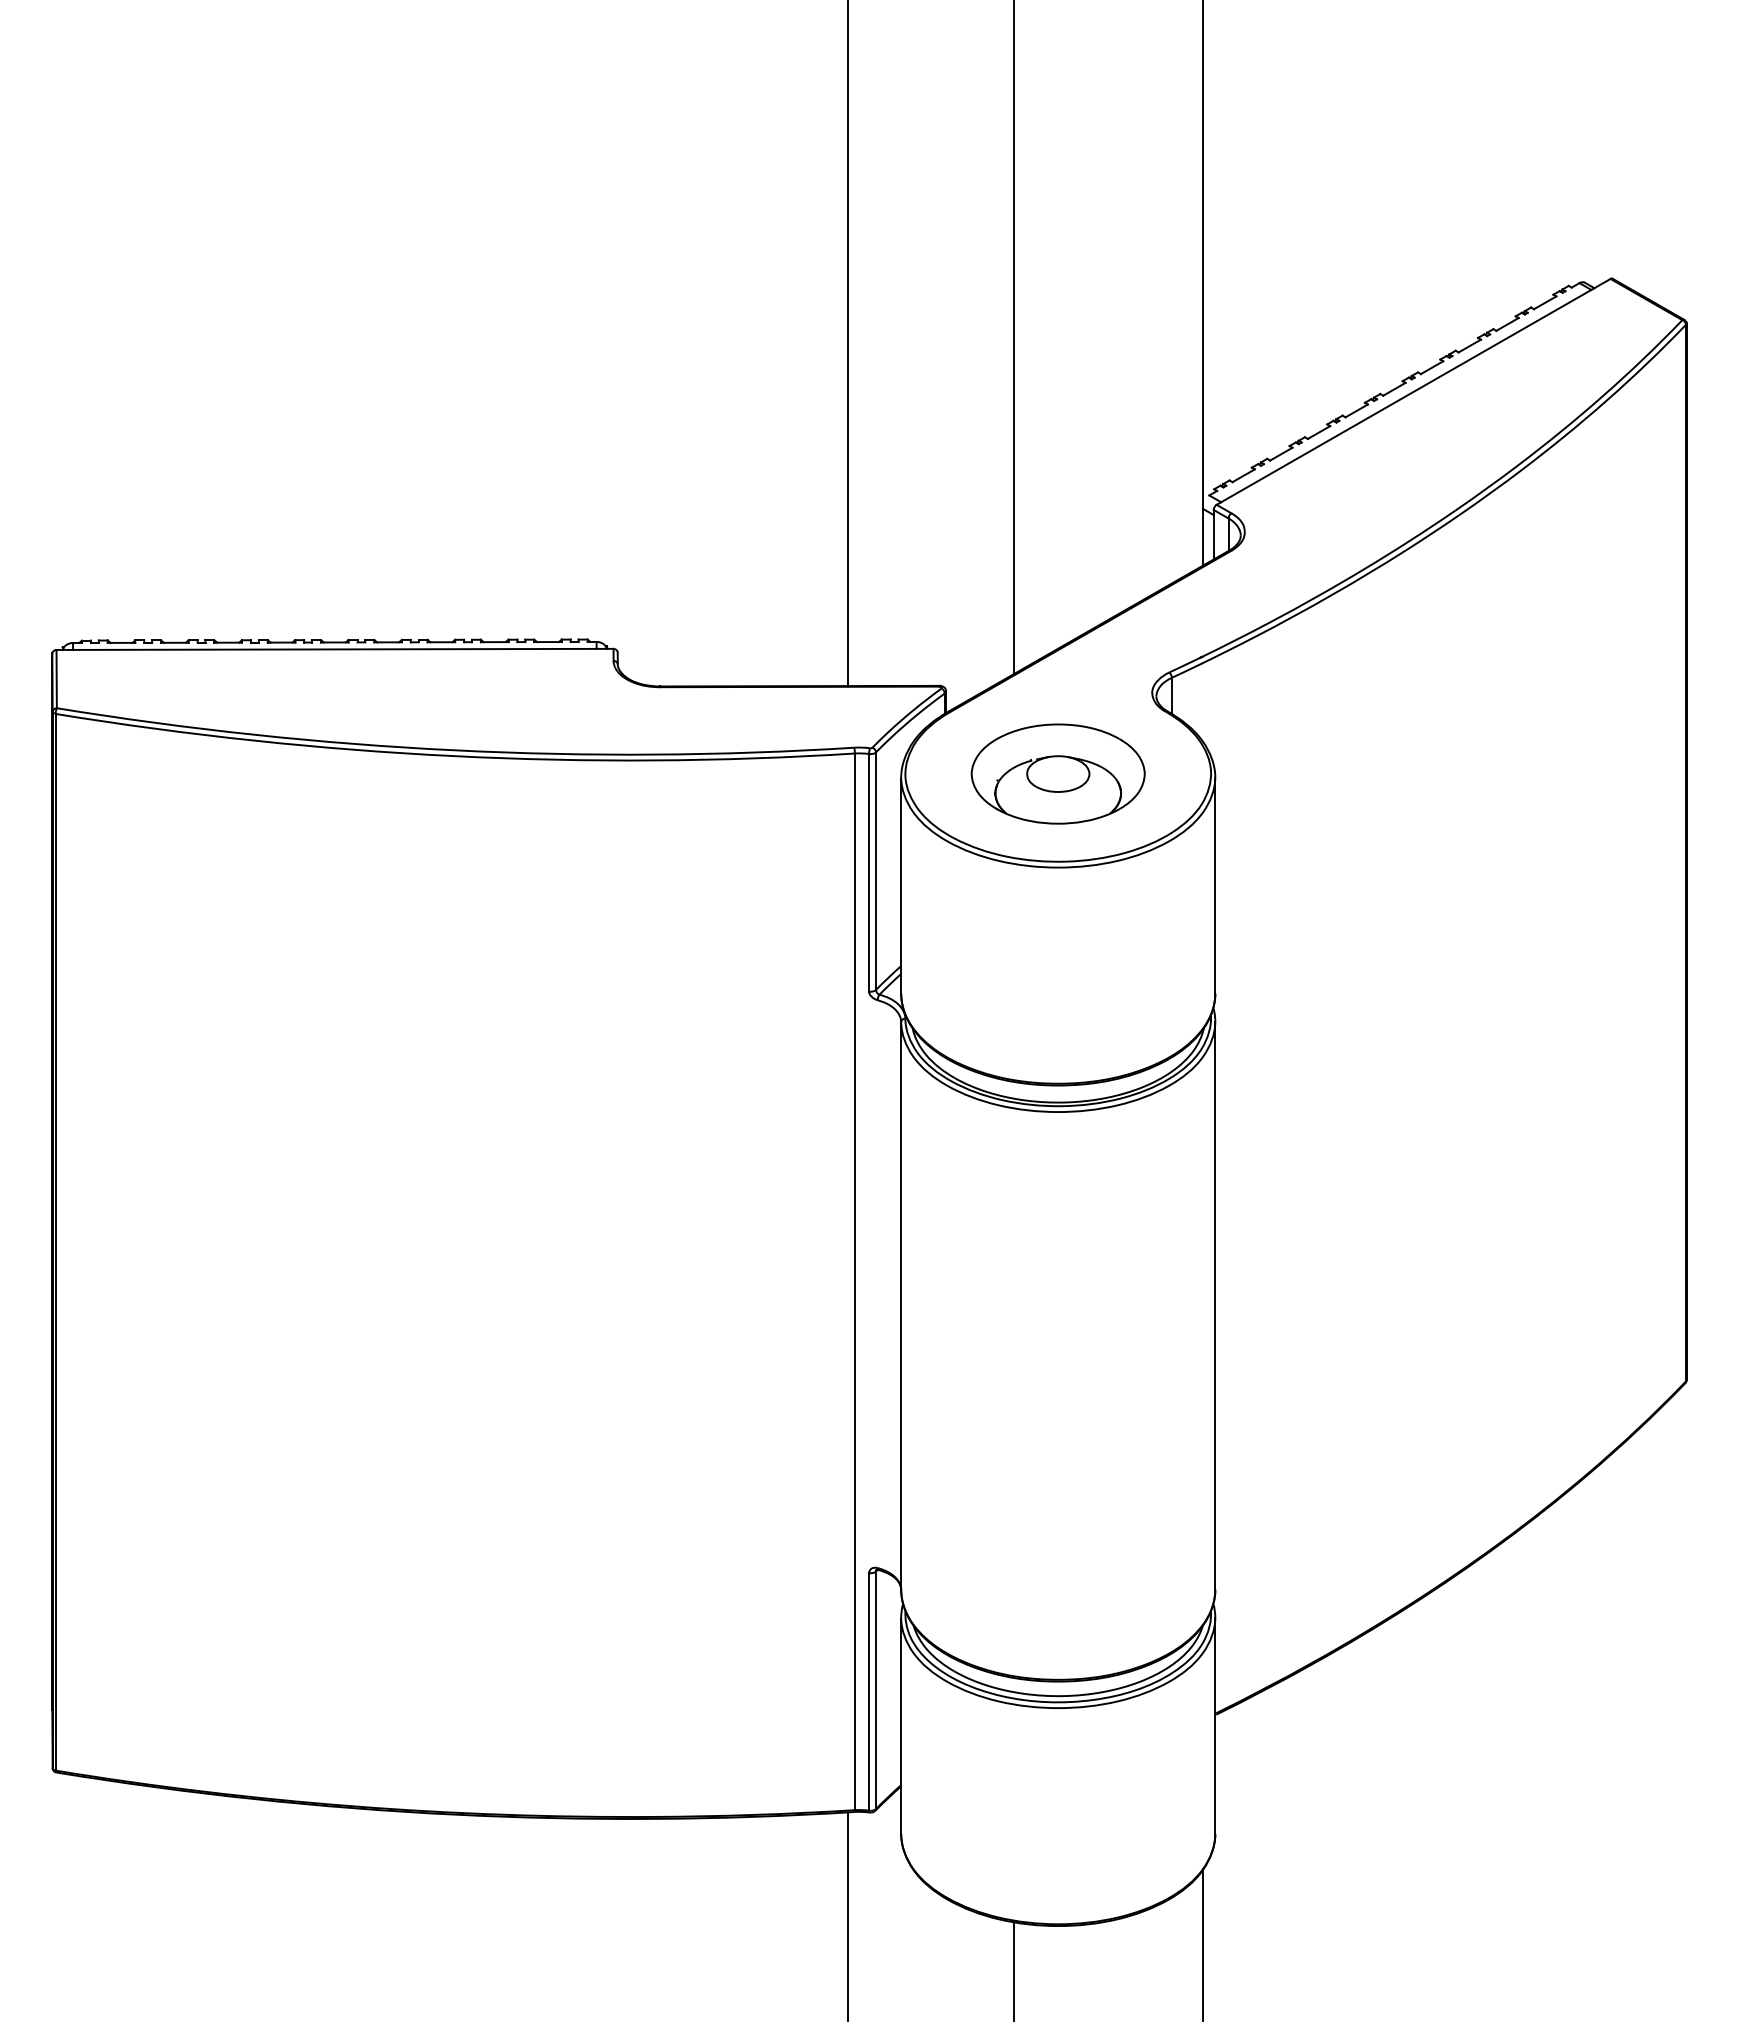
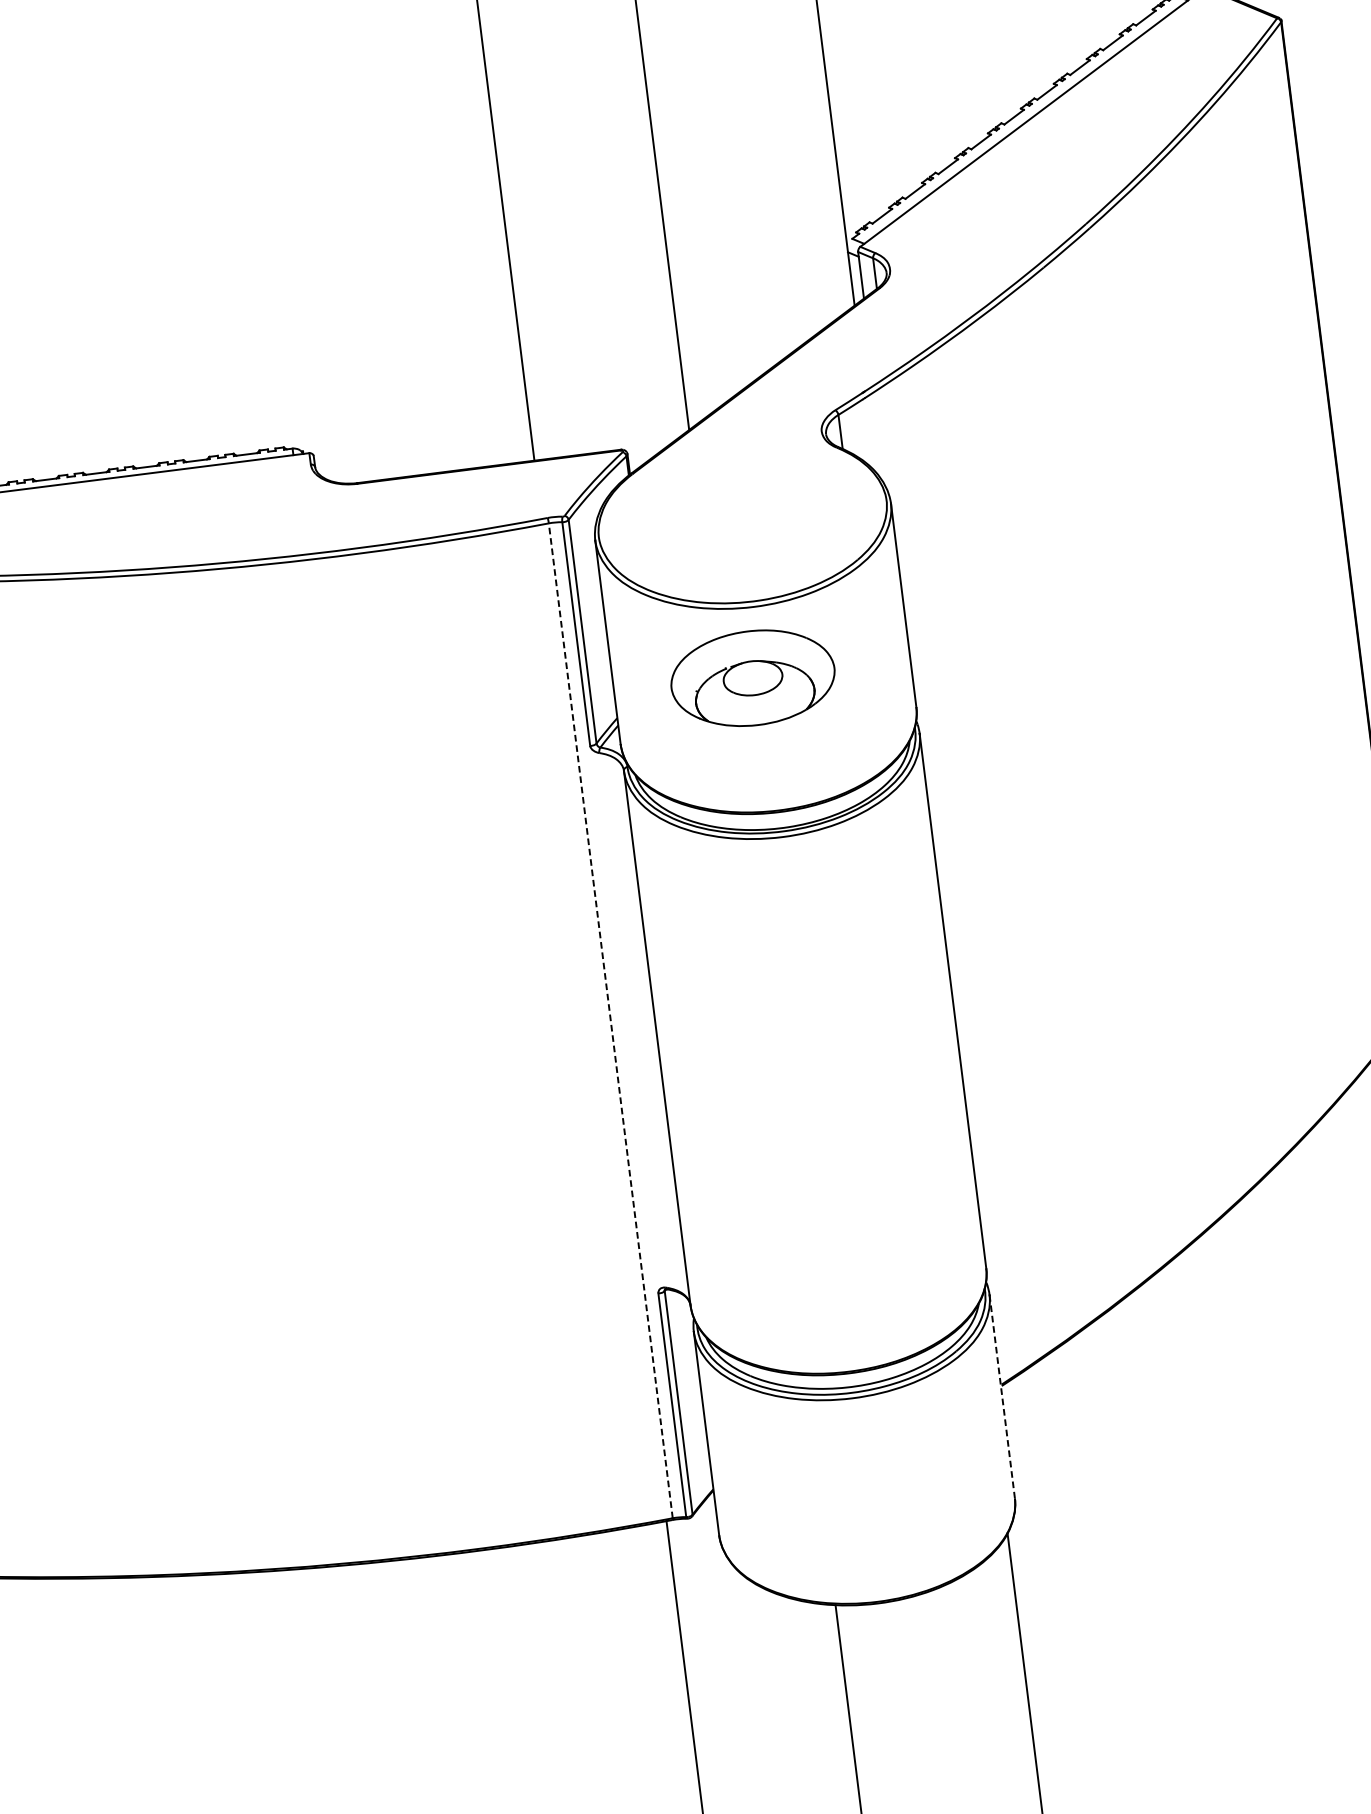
part: (1057, 773) -> (752, 677), moved
line: (854, 1281) -> (610, 1020), solid -> dashed
line: (1215, 1726) -> (1002, 1397), solid -> dashed

